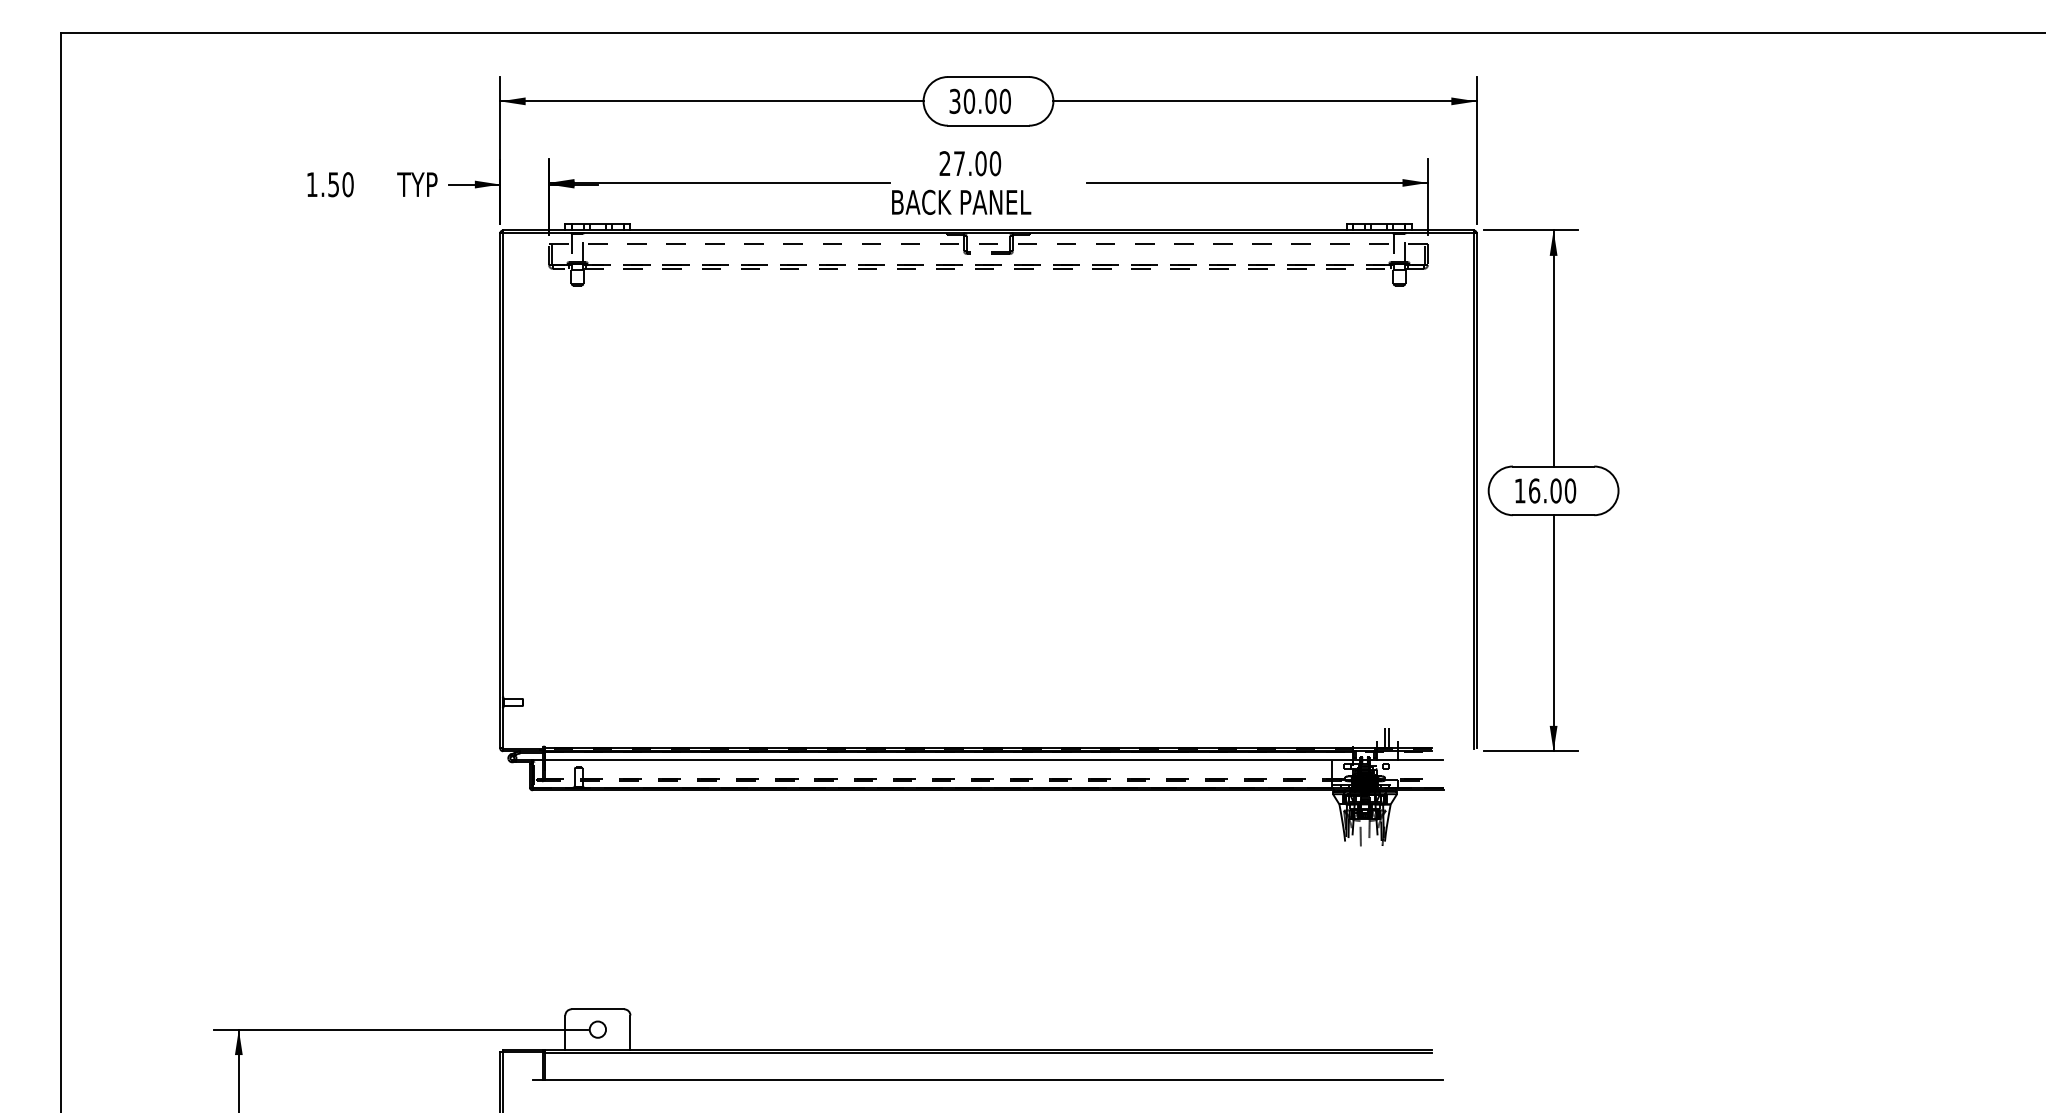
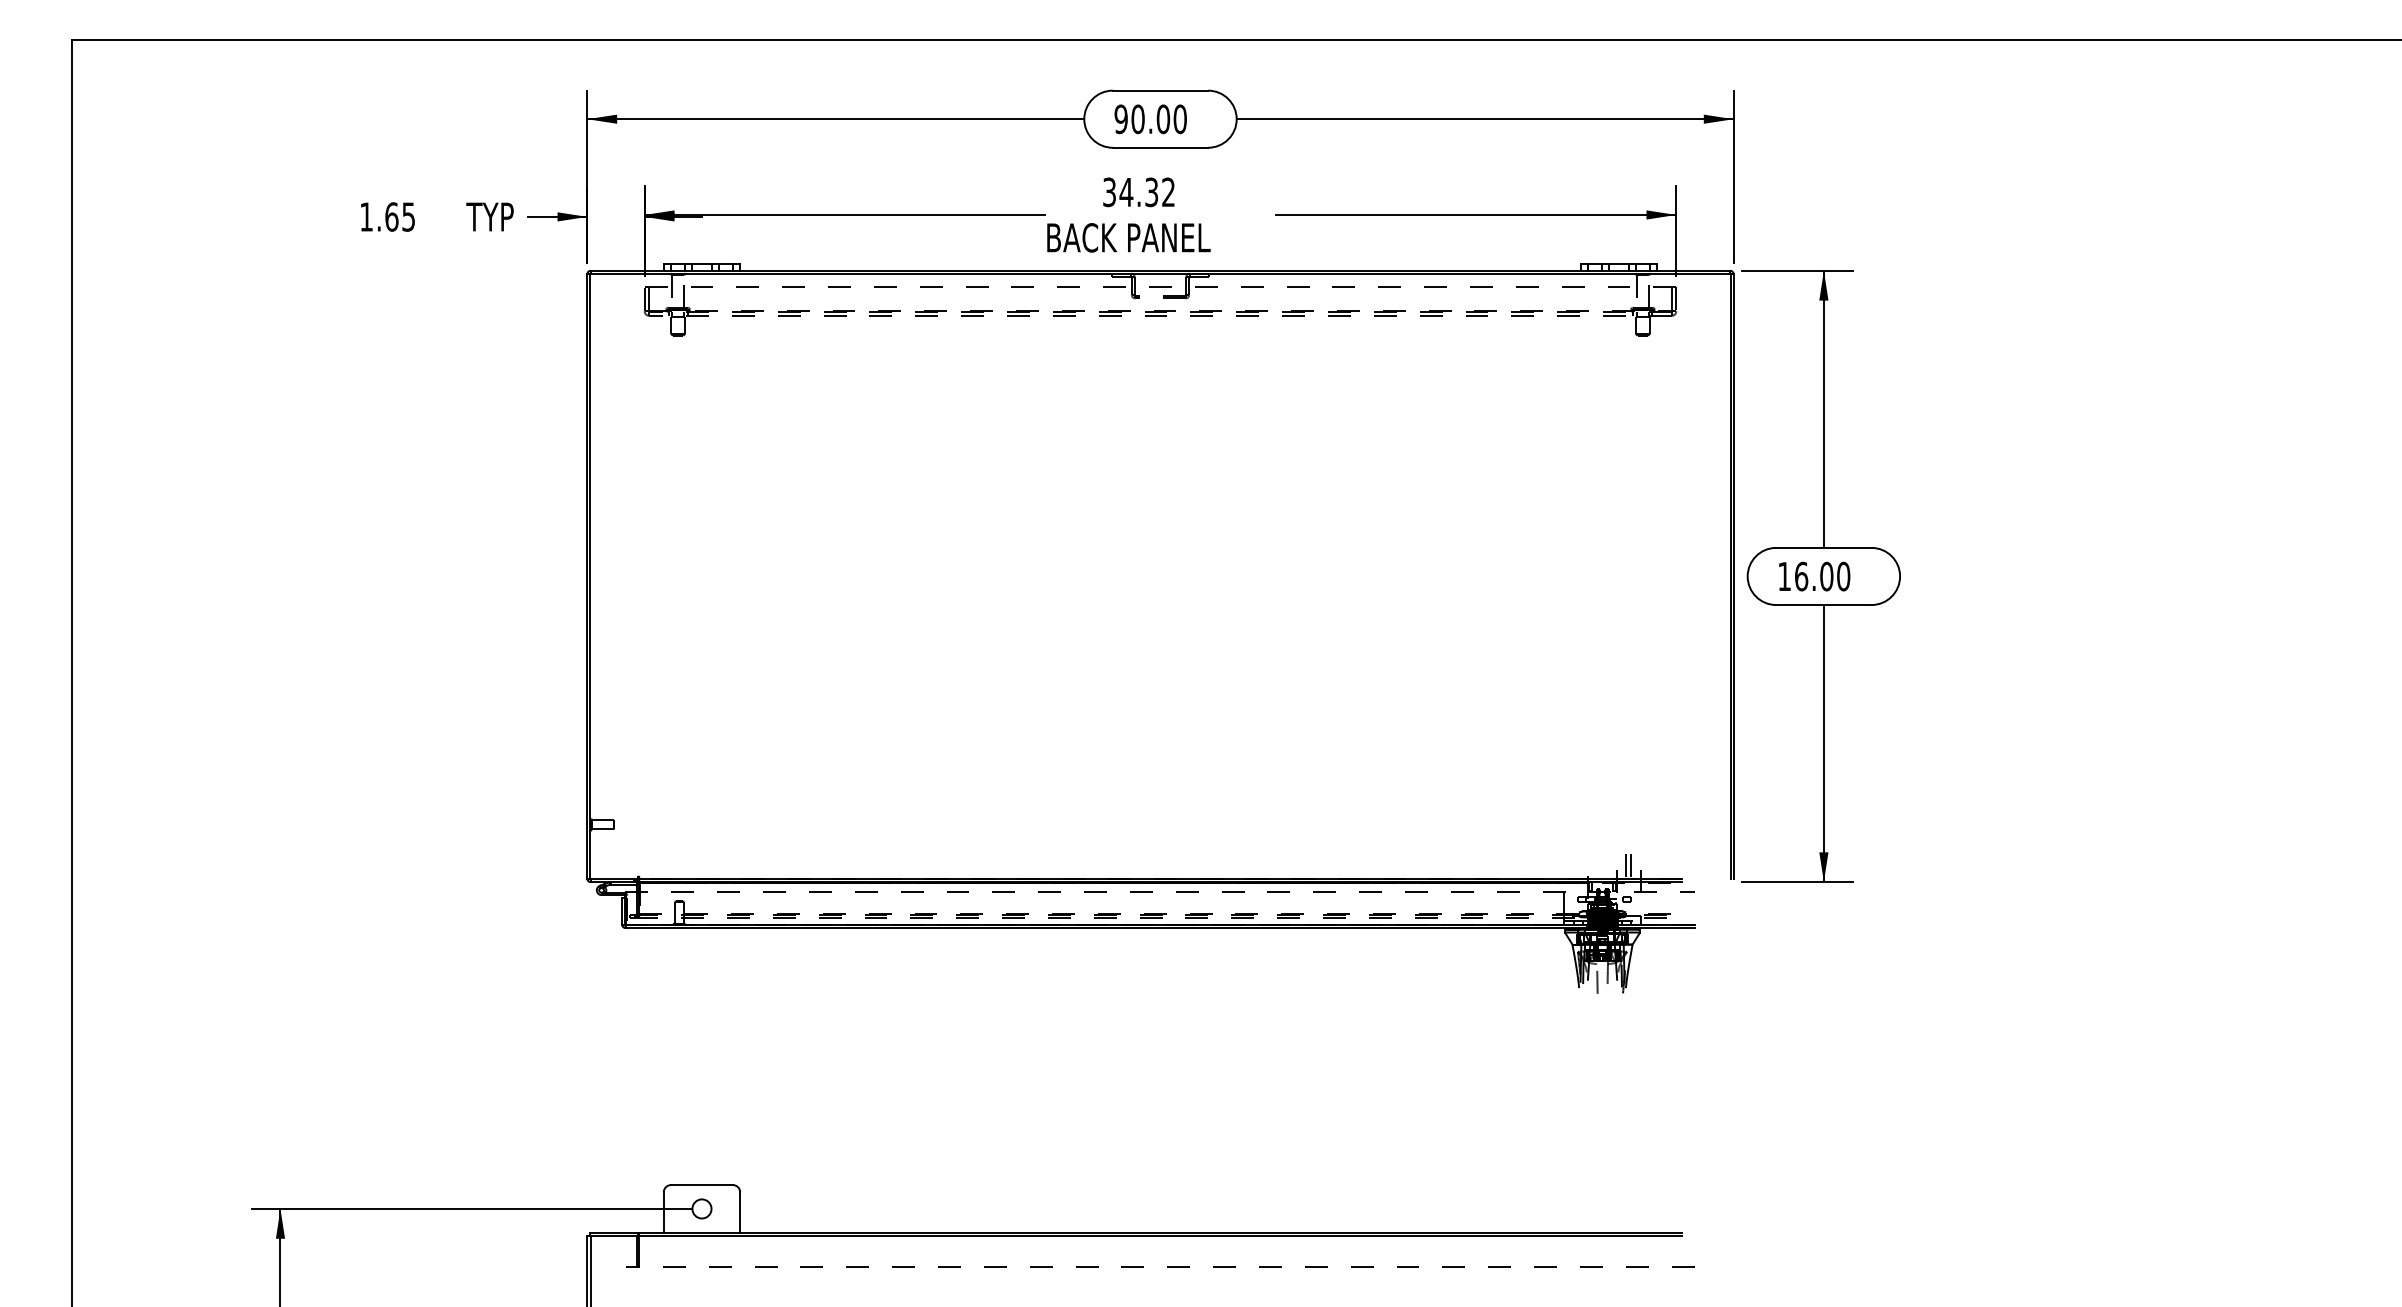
text: (954, 101) -> (1120, 119), 30.00 -> 90.00
text: (970, 163) -> (1139, 192), 27.00 -> 34.32
text: (340, 184) -> (399, 216), 1.50 -> 1.65
line: (988, 759) -> (1160, 891), solid -> dashed
line: (987, 1079) -> (1159, 1267), solid -> dashed

